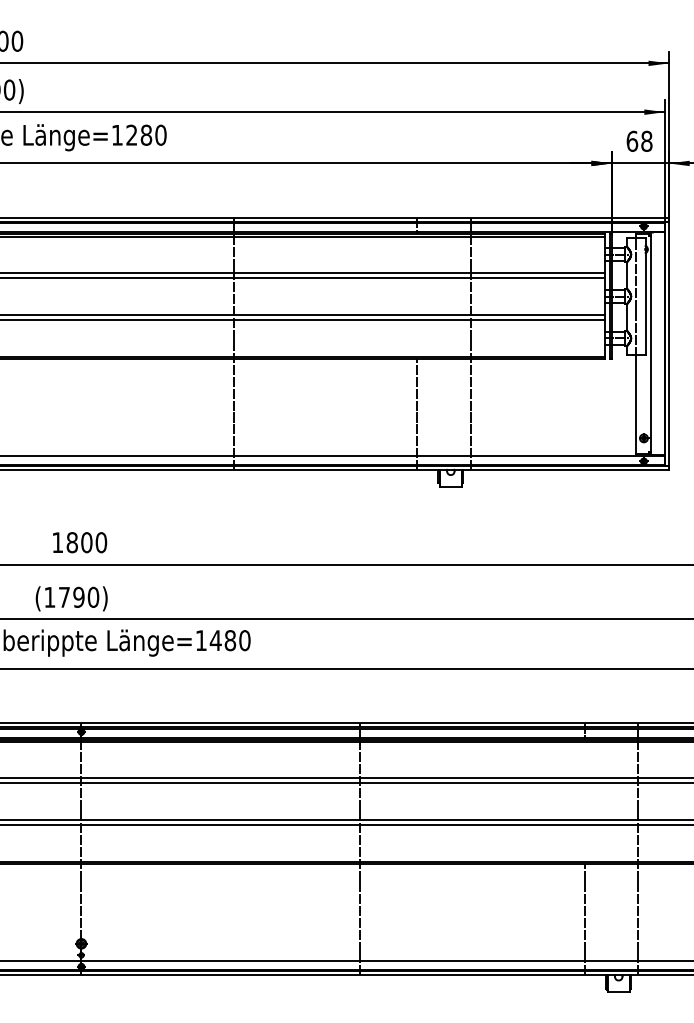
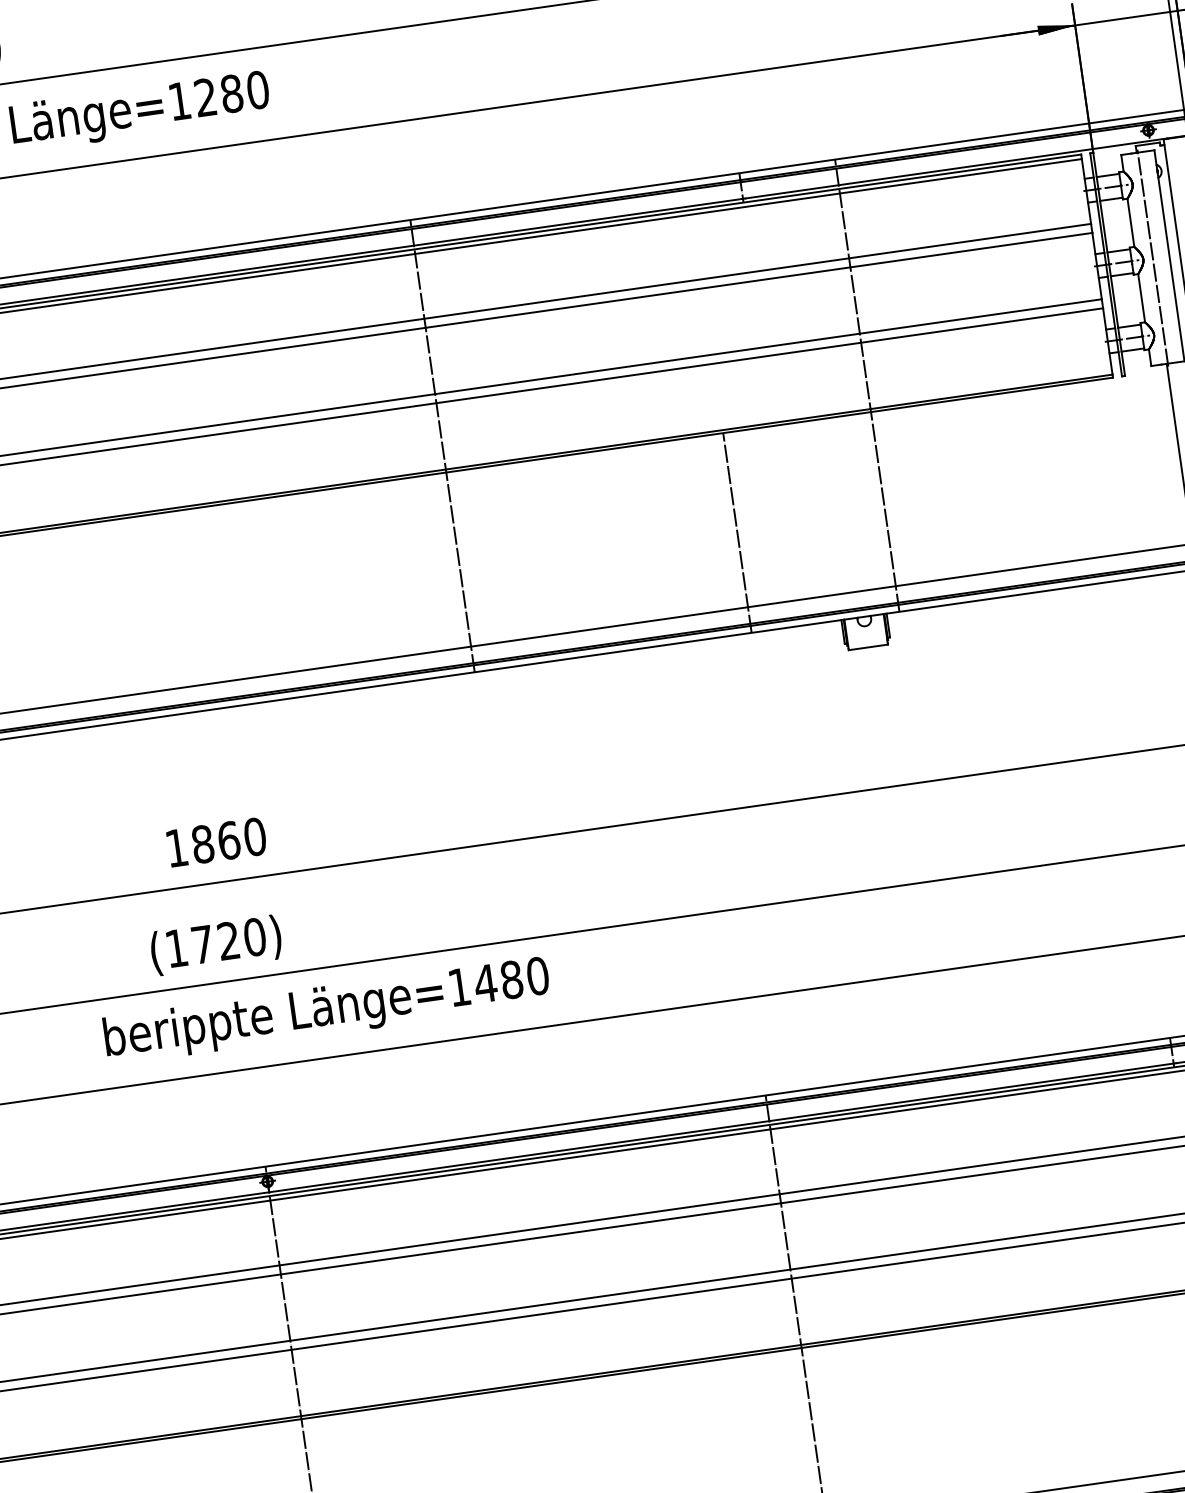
line: (417, 413) -> (737, 531), moved
text: (86, 542) -> (228, 840), 1800 -> 1860
text: (78, 597) -> (228, 941), 1790 -> 1720

